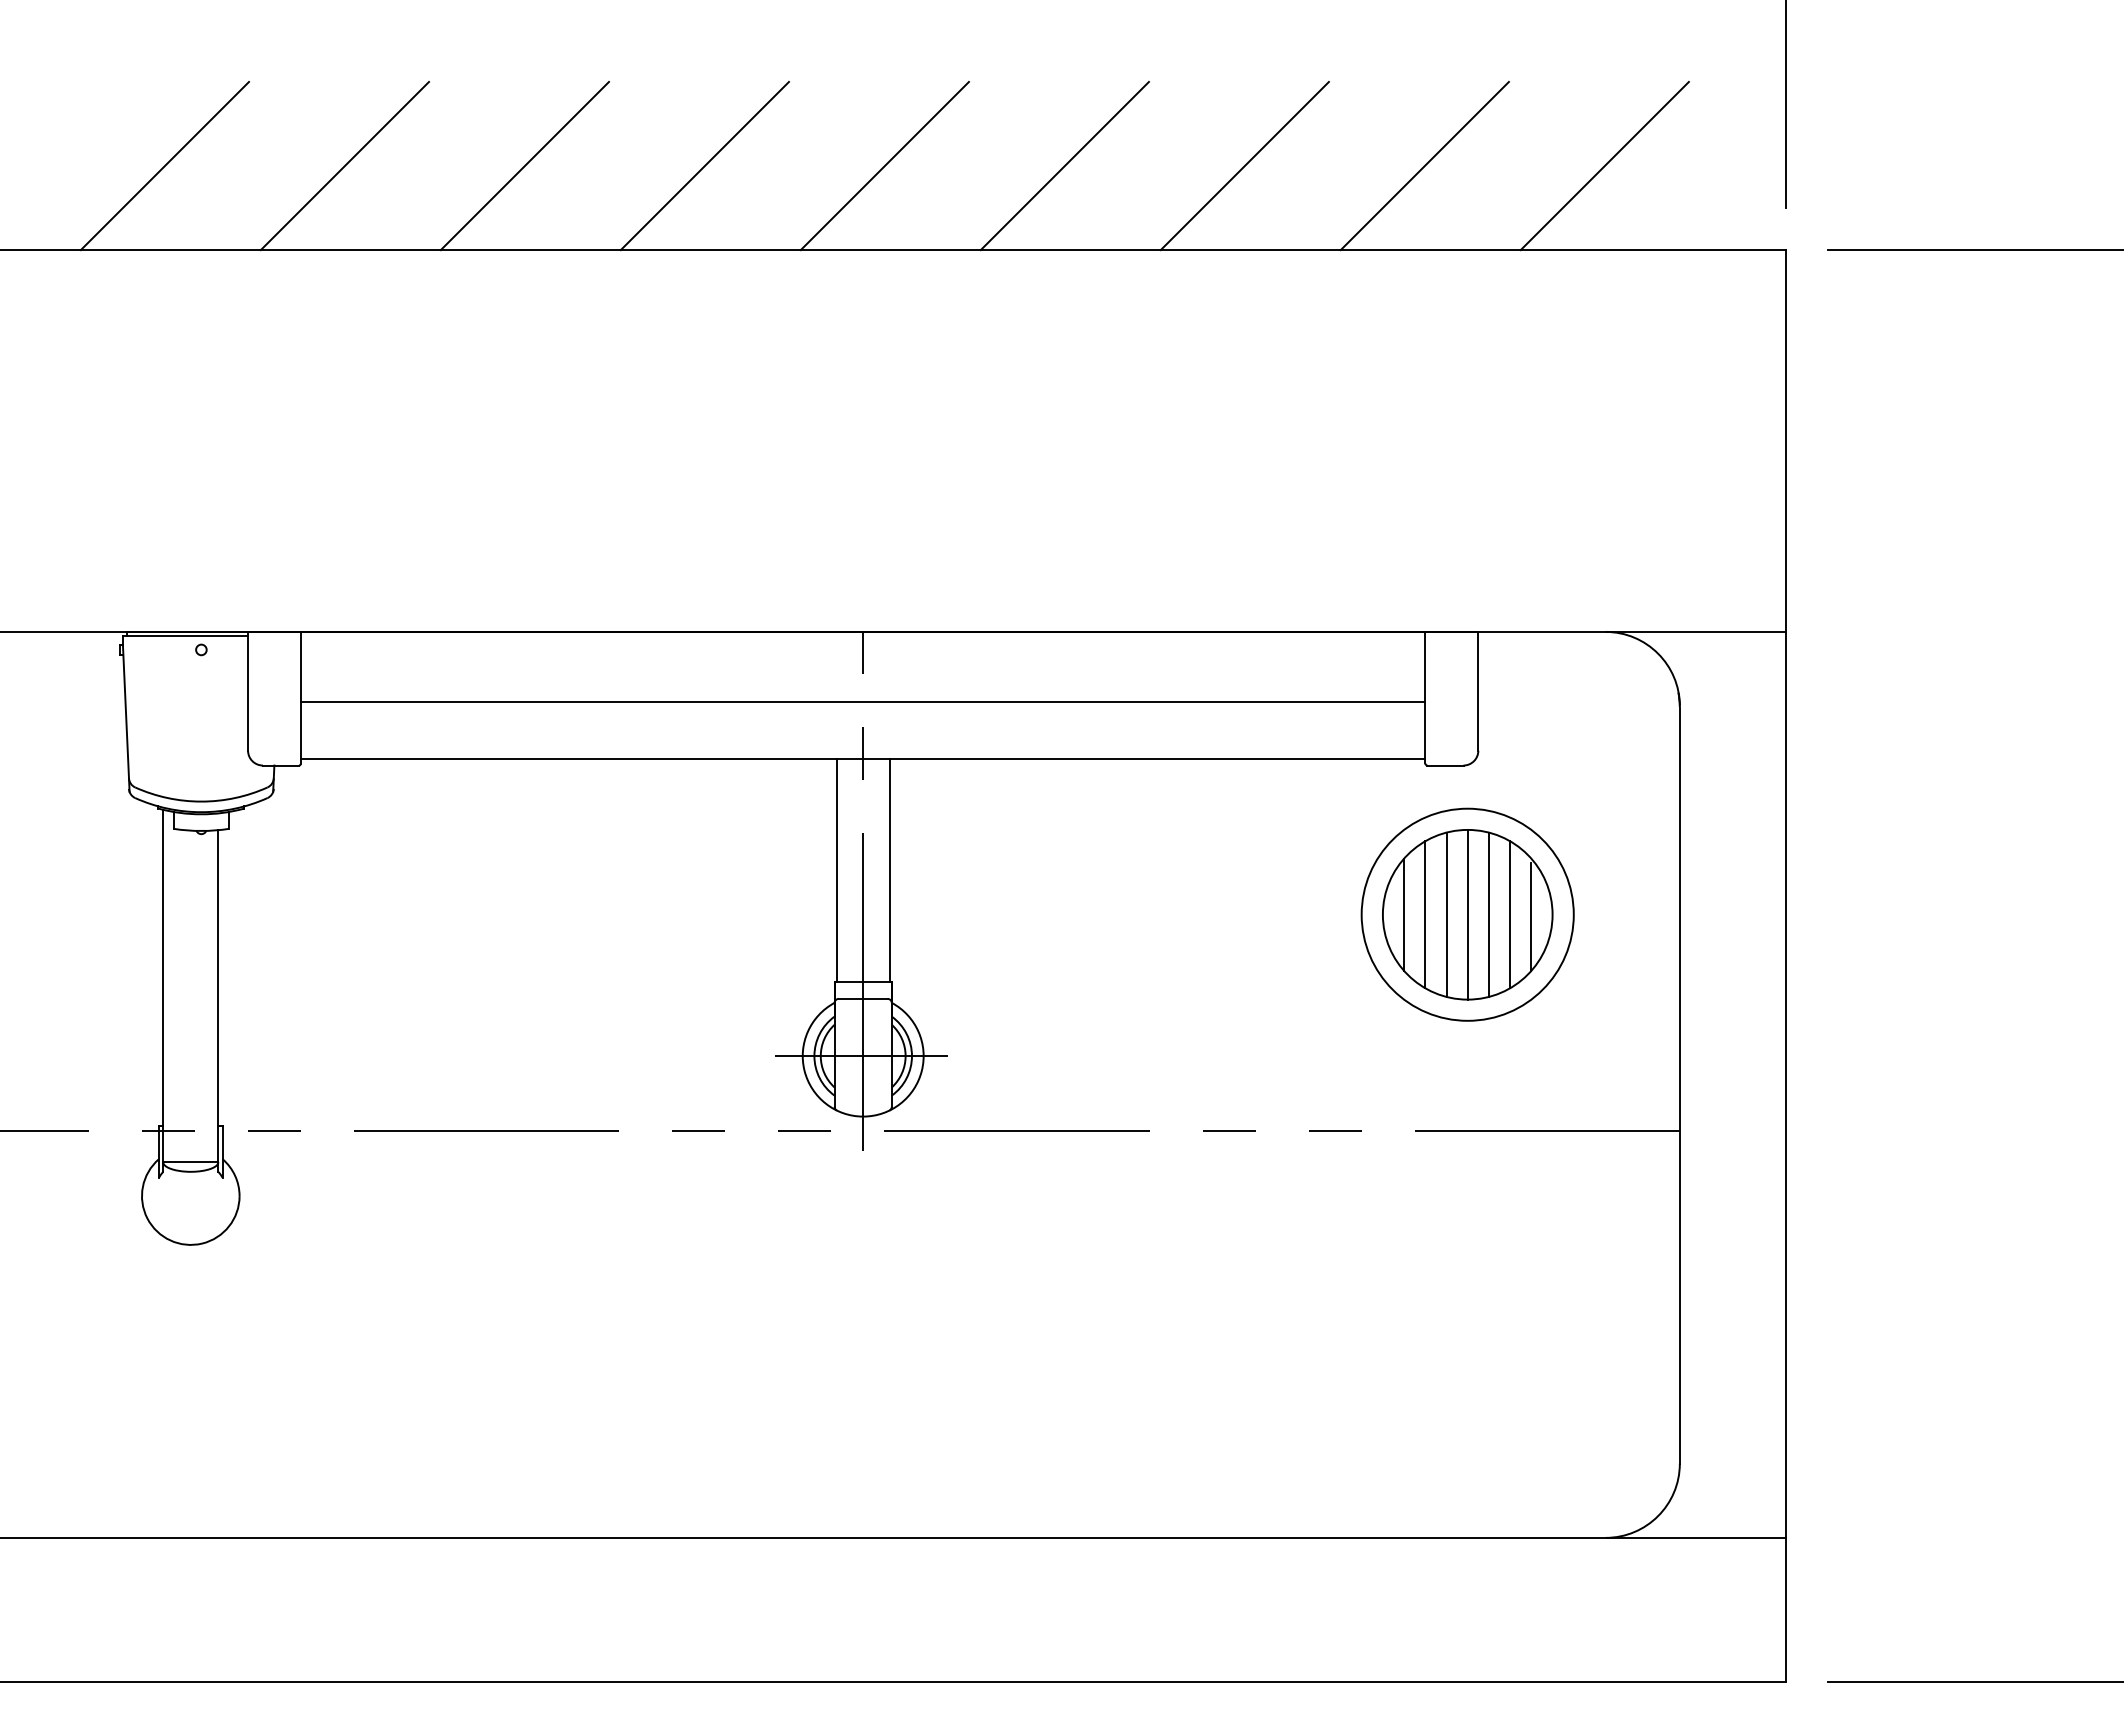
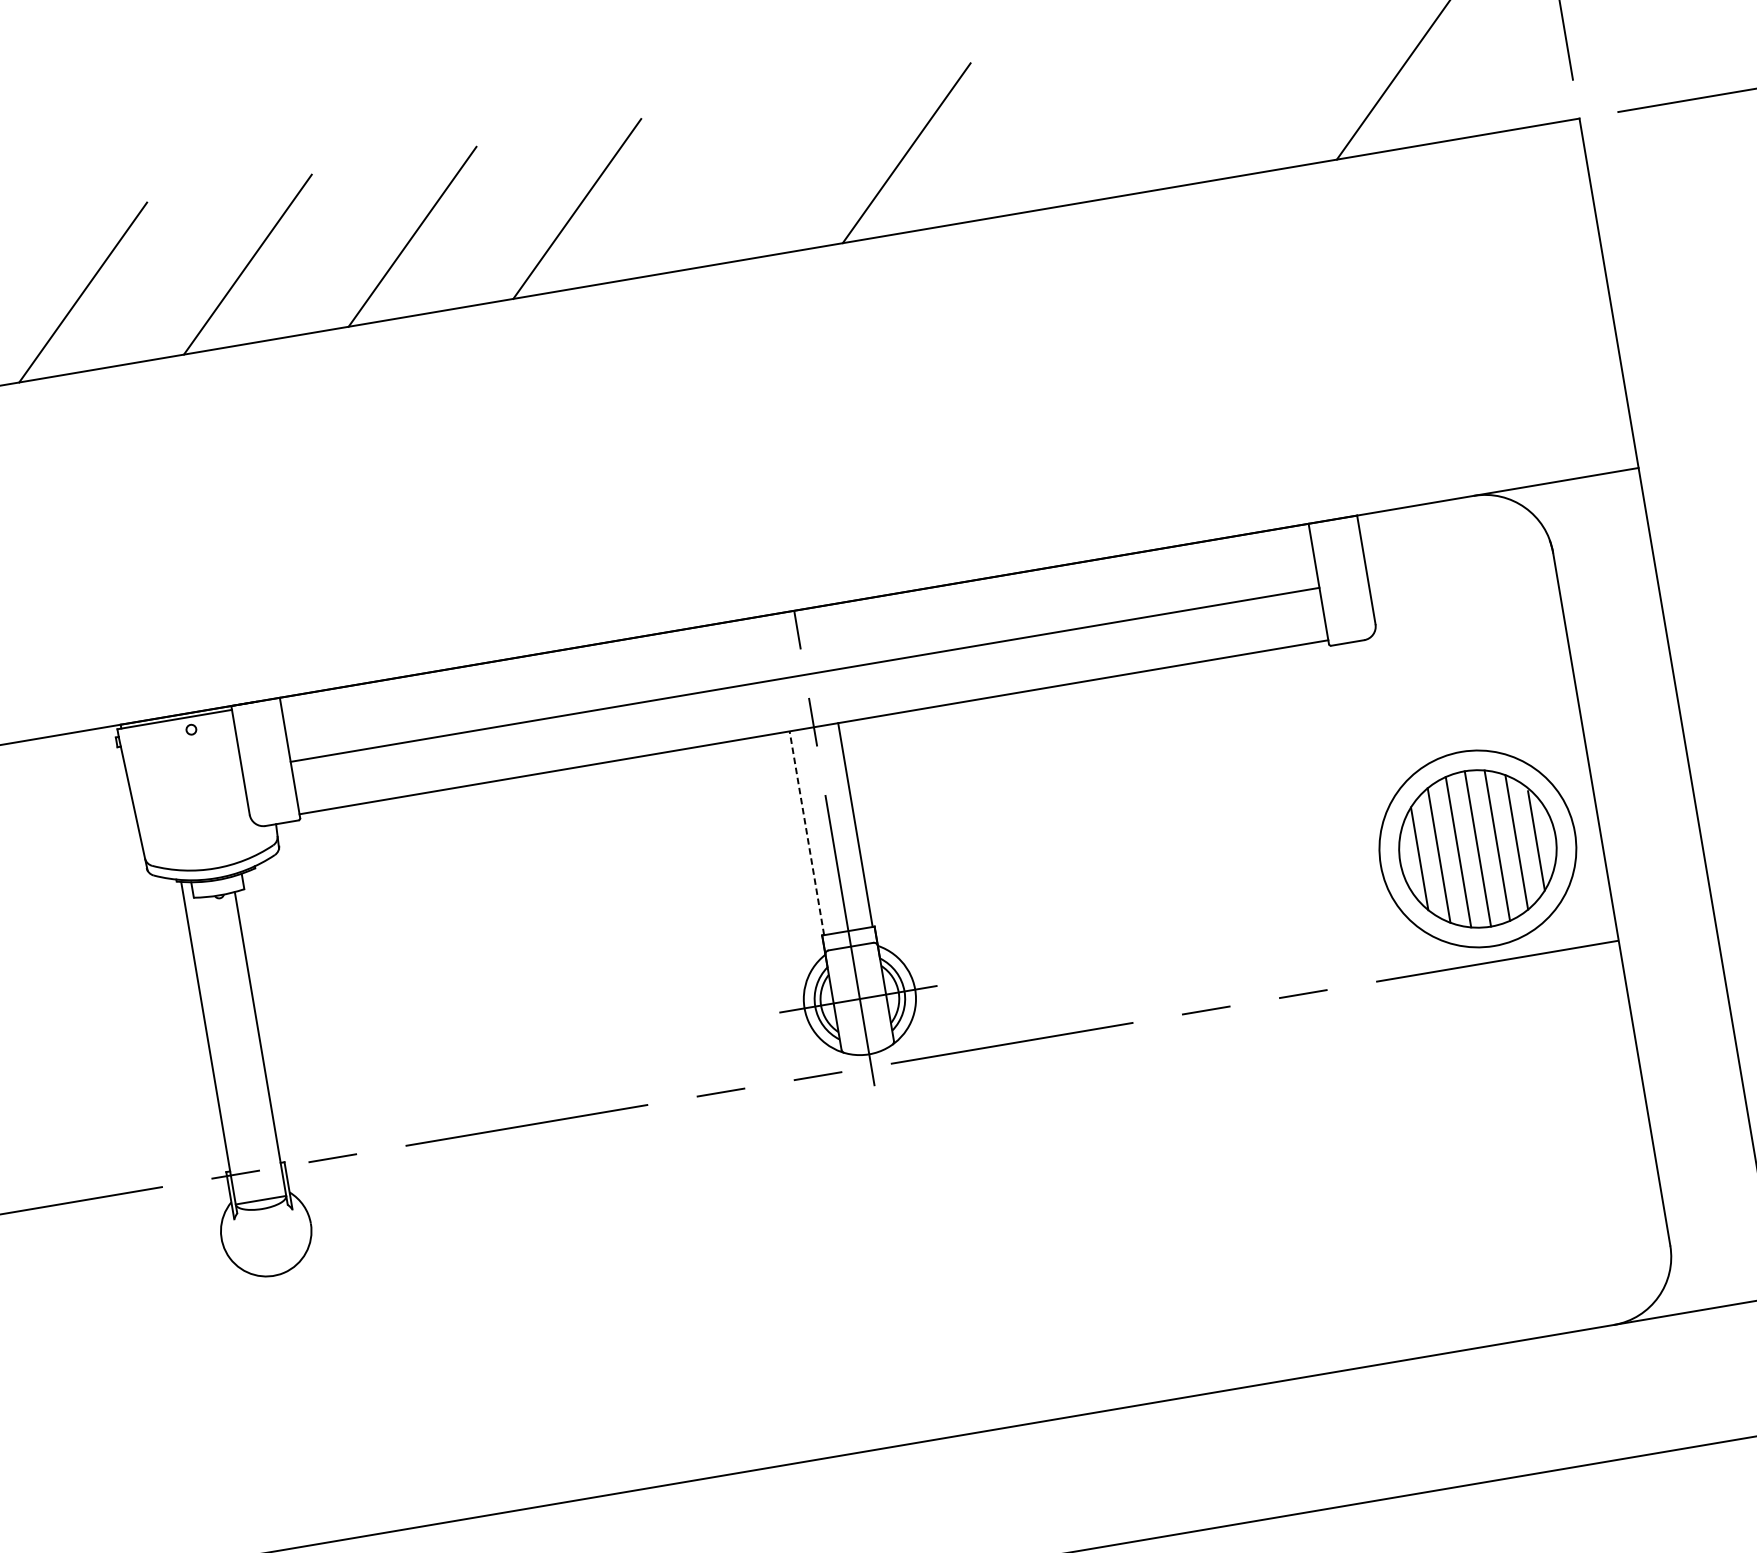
line: (884, 165) -> (741, 180), removed
line: (1244, 165) -> (1070, 124), removed
line: (1424, 165) -> (1235, 97), removed
line: (836, 870) -> (806, 833), solid -> dashed
part: (1467, 914) -> (1477, 848), moved

